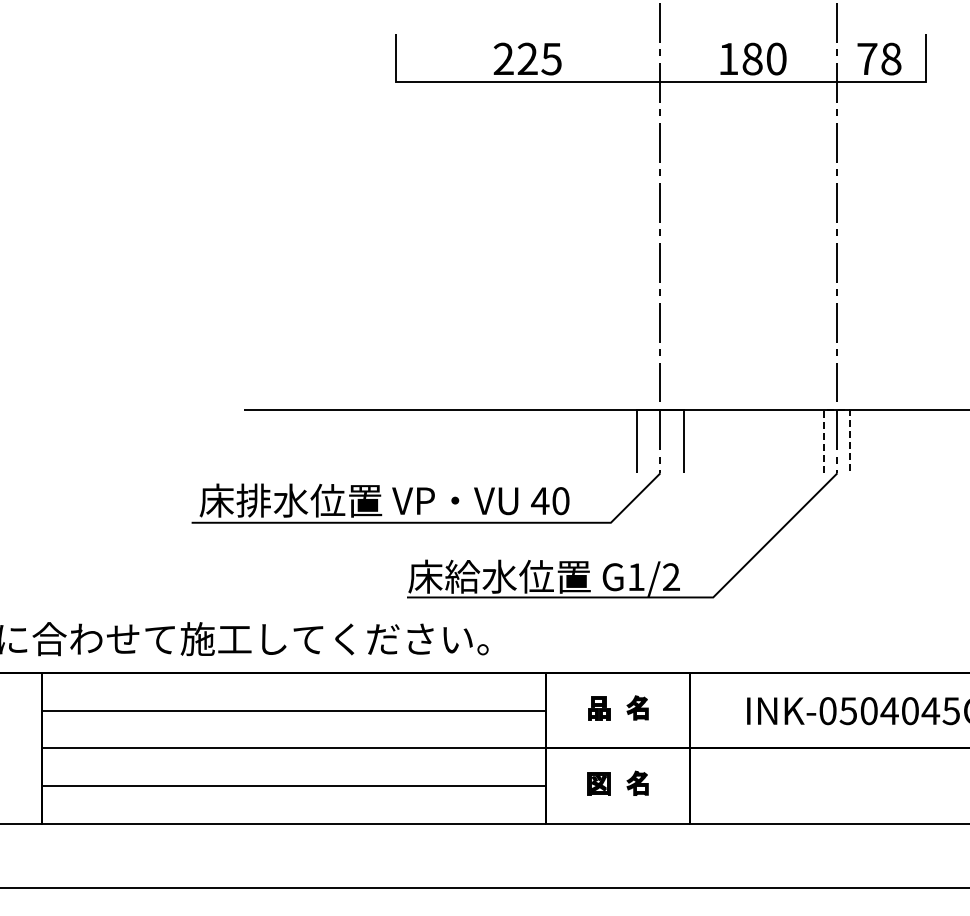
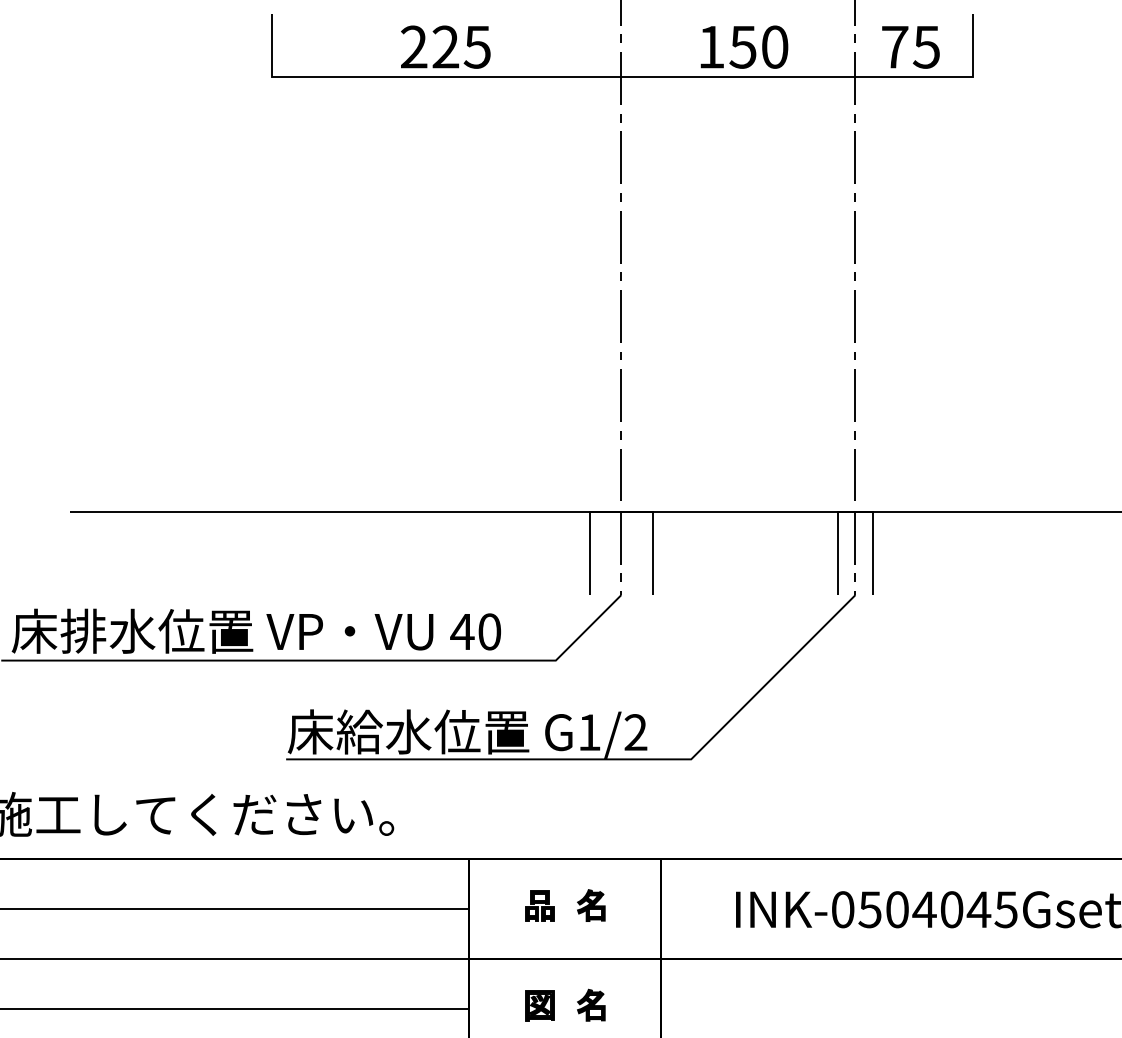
text: (752, 58) -> (743, 46), 180 -> 150
text: (890, 58) -> (925, 46), 78 -> 75
line: (837, 410) -> (855, 512), dashed -> solid

